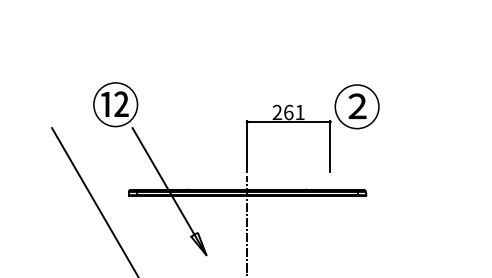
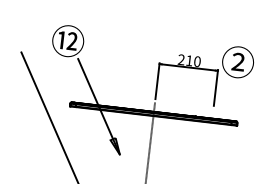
text: (294, 112) -> (193, 61), 261 -> 210

